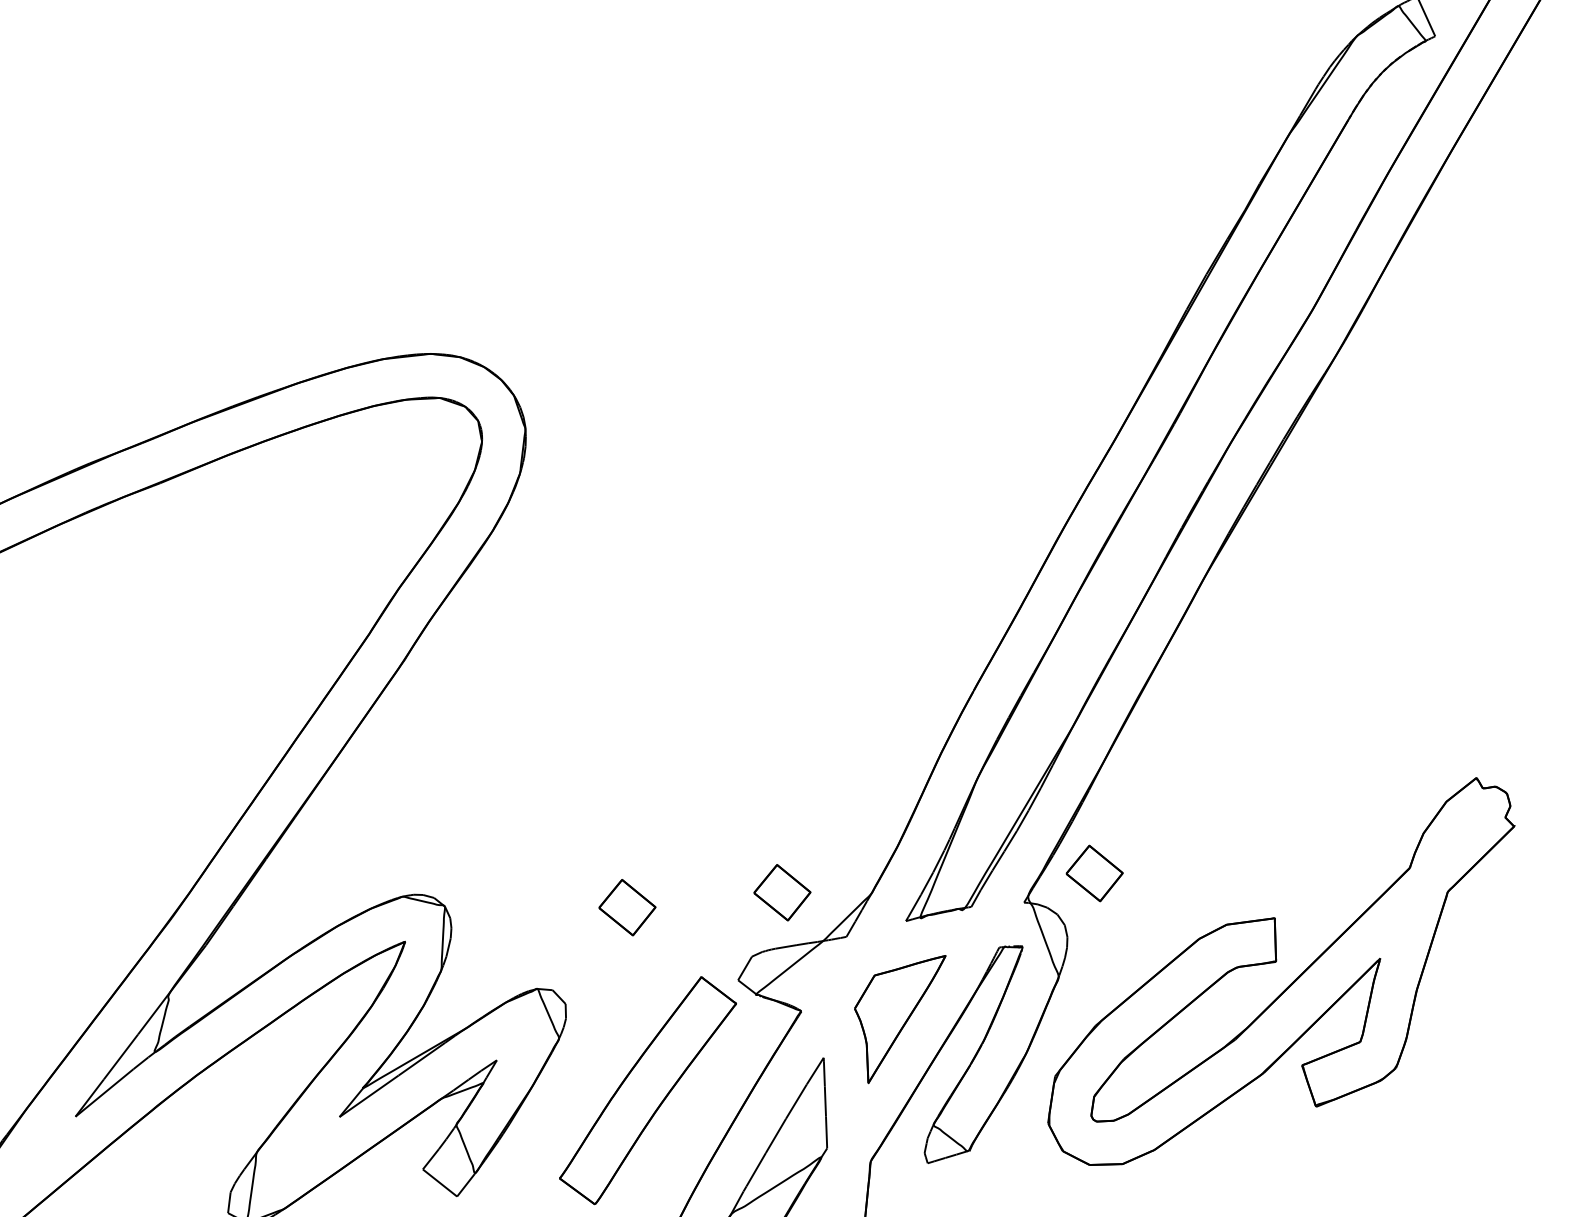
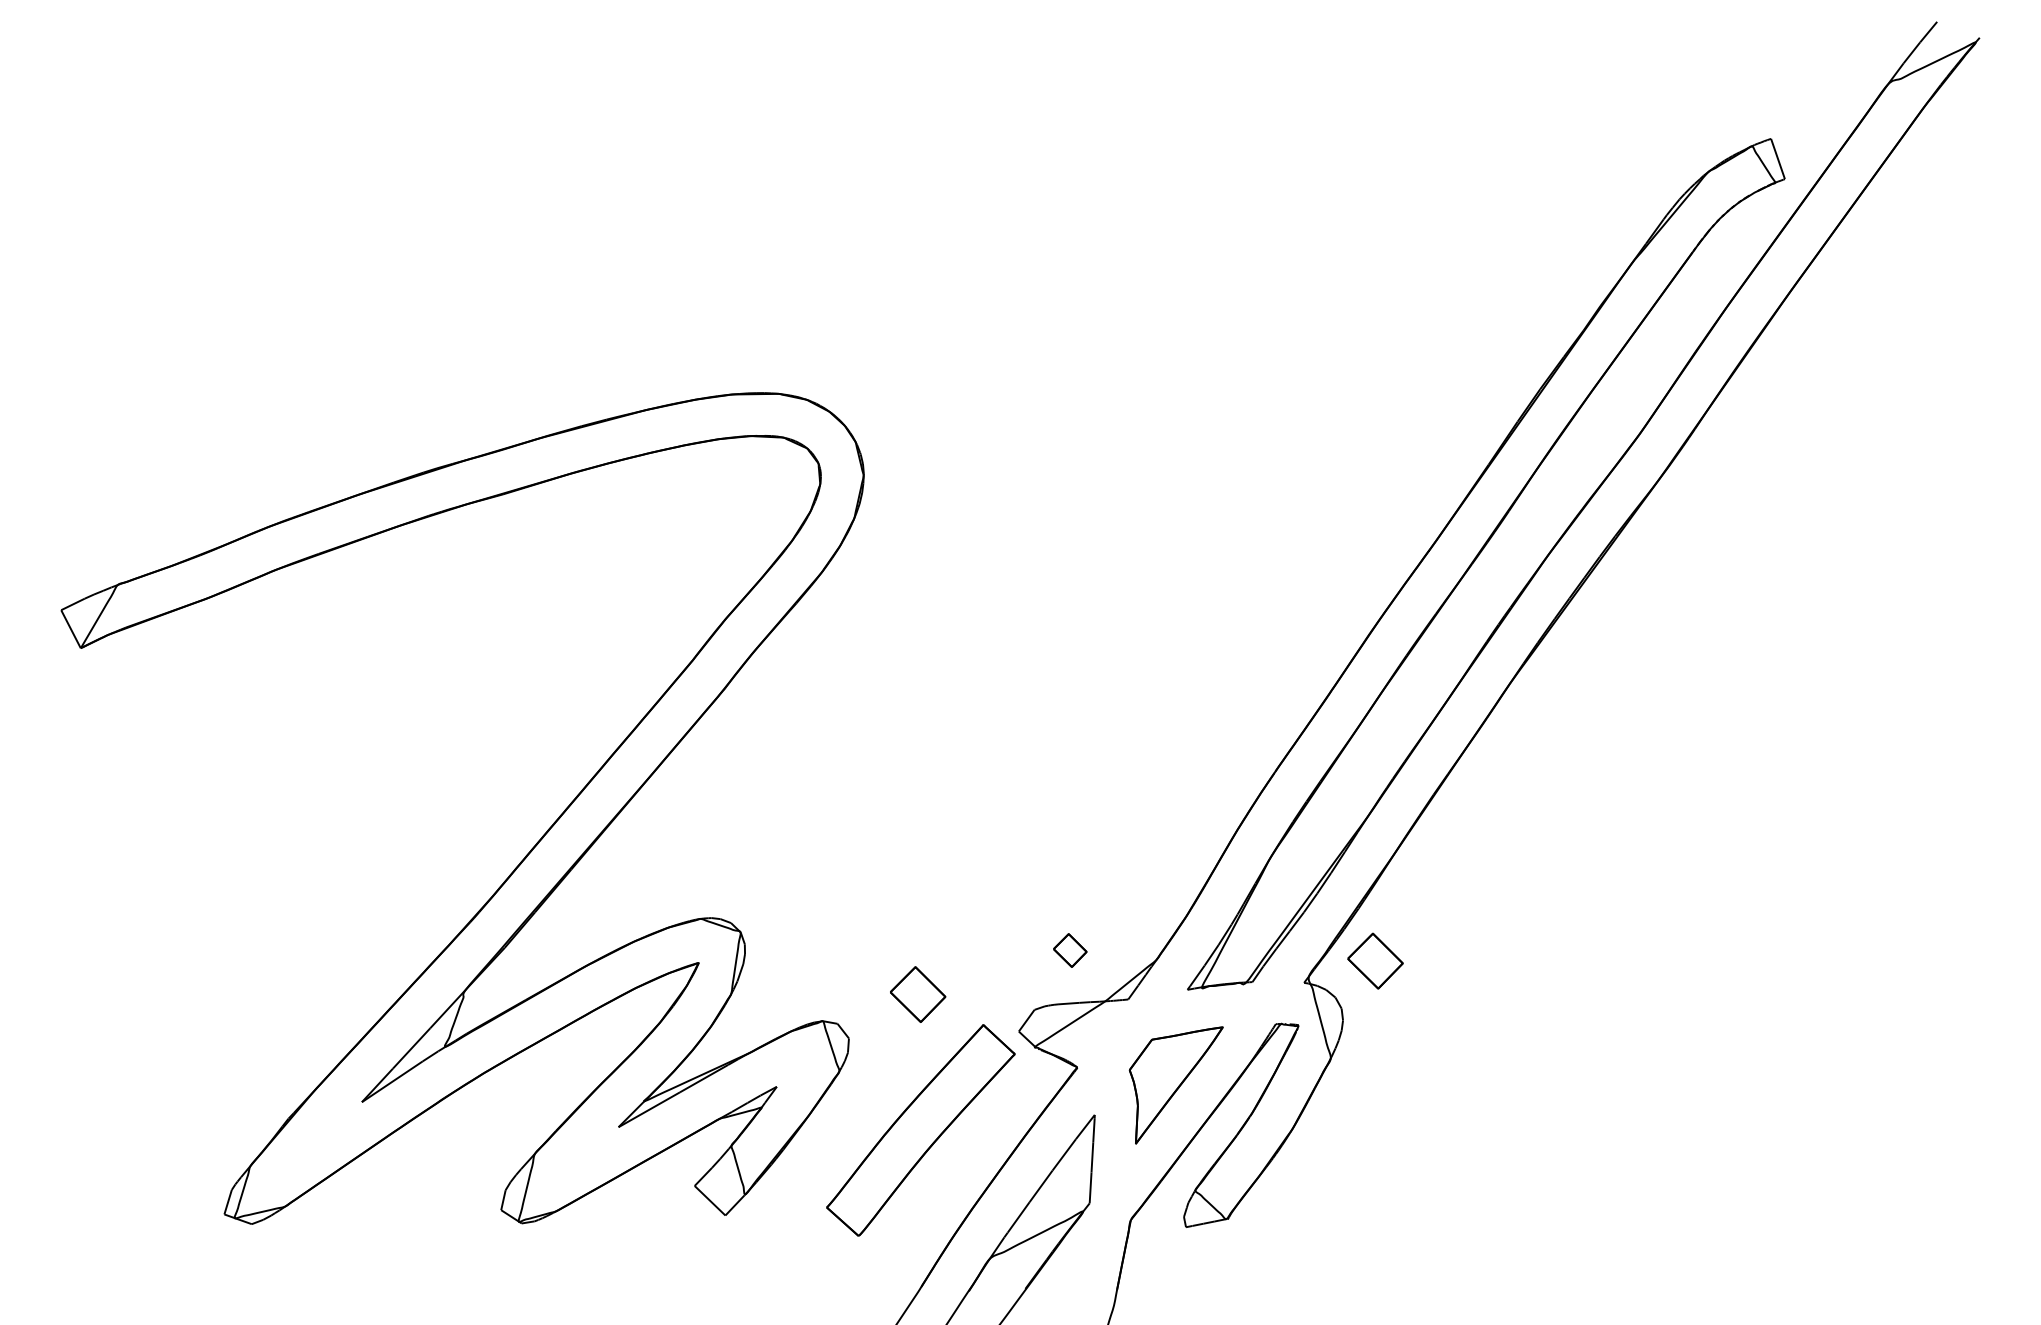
part: (782, 892) -> (1070, 950), size x0.6
part: (627, 907) -> (918, 994), moved
part: (1277, 962) -> (1544, 1064), removed

